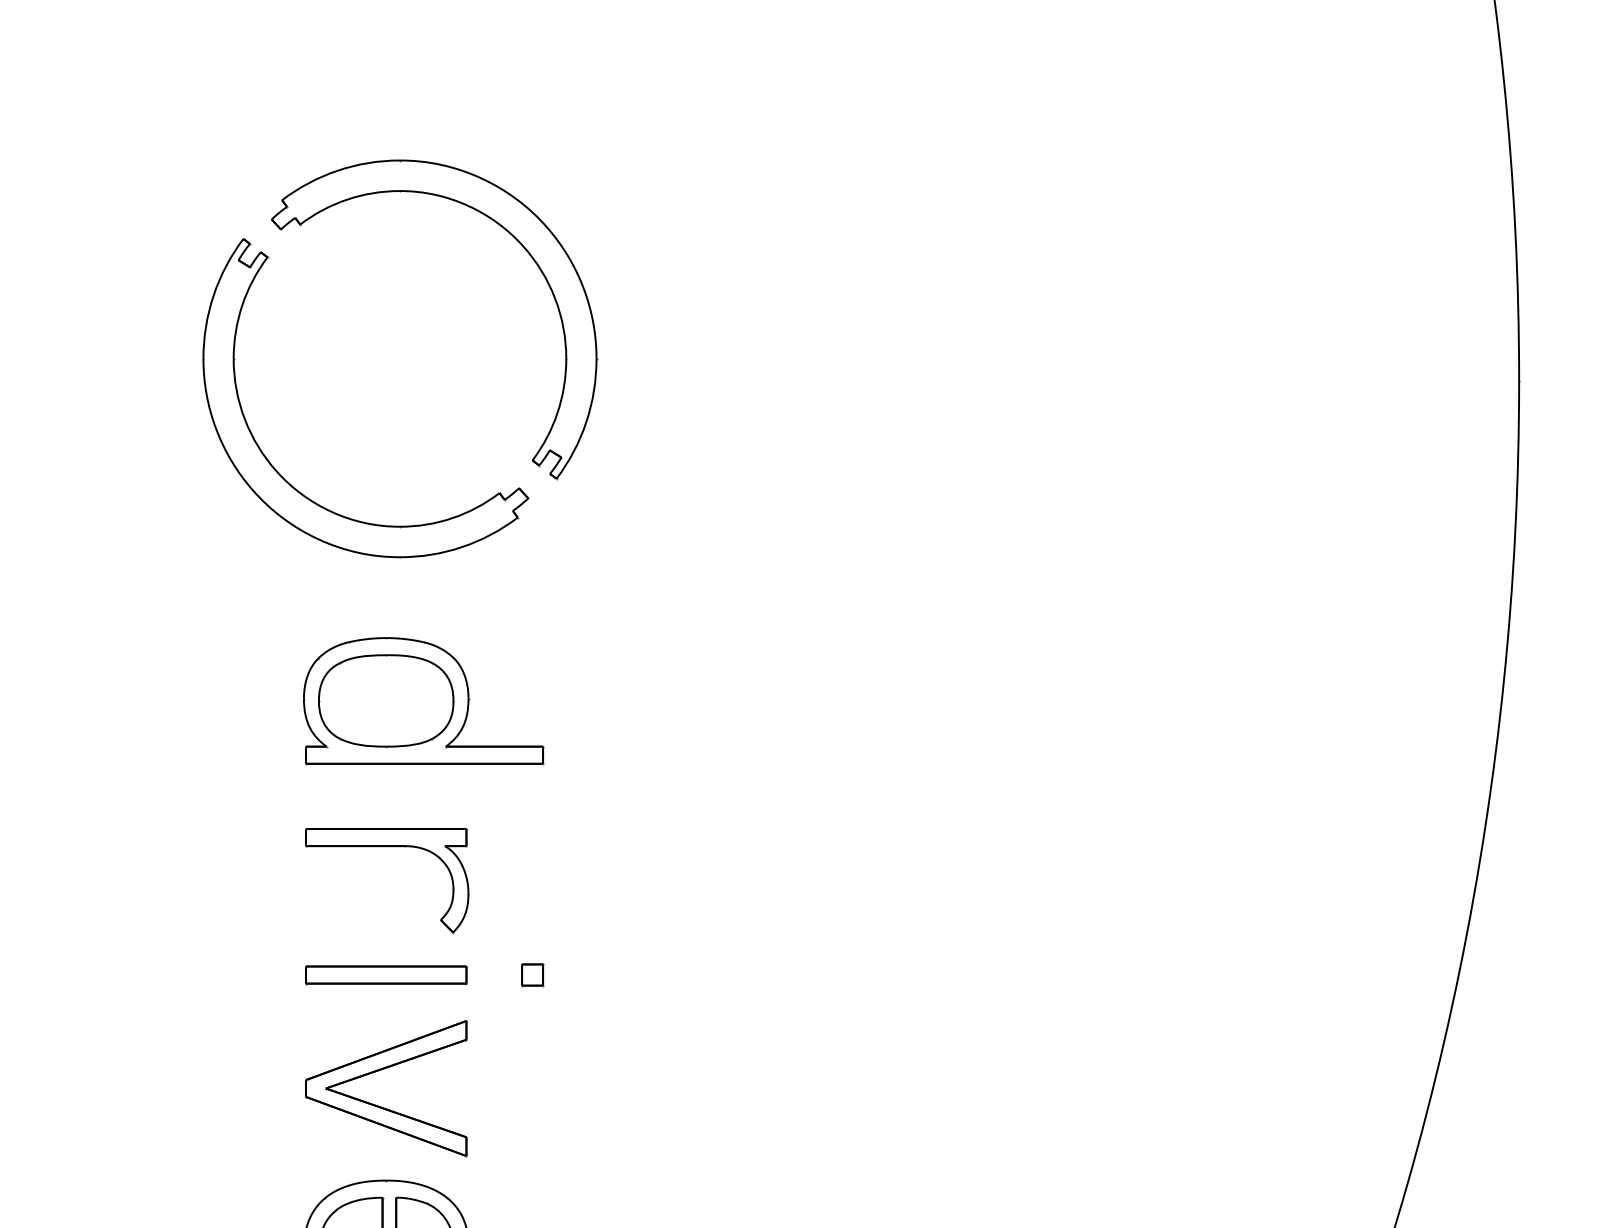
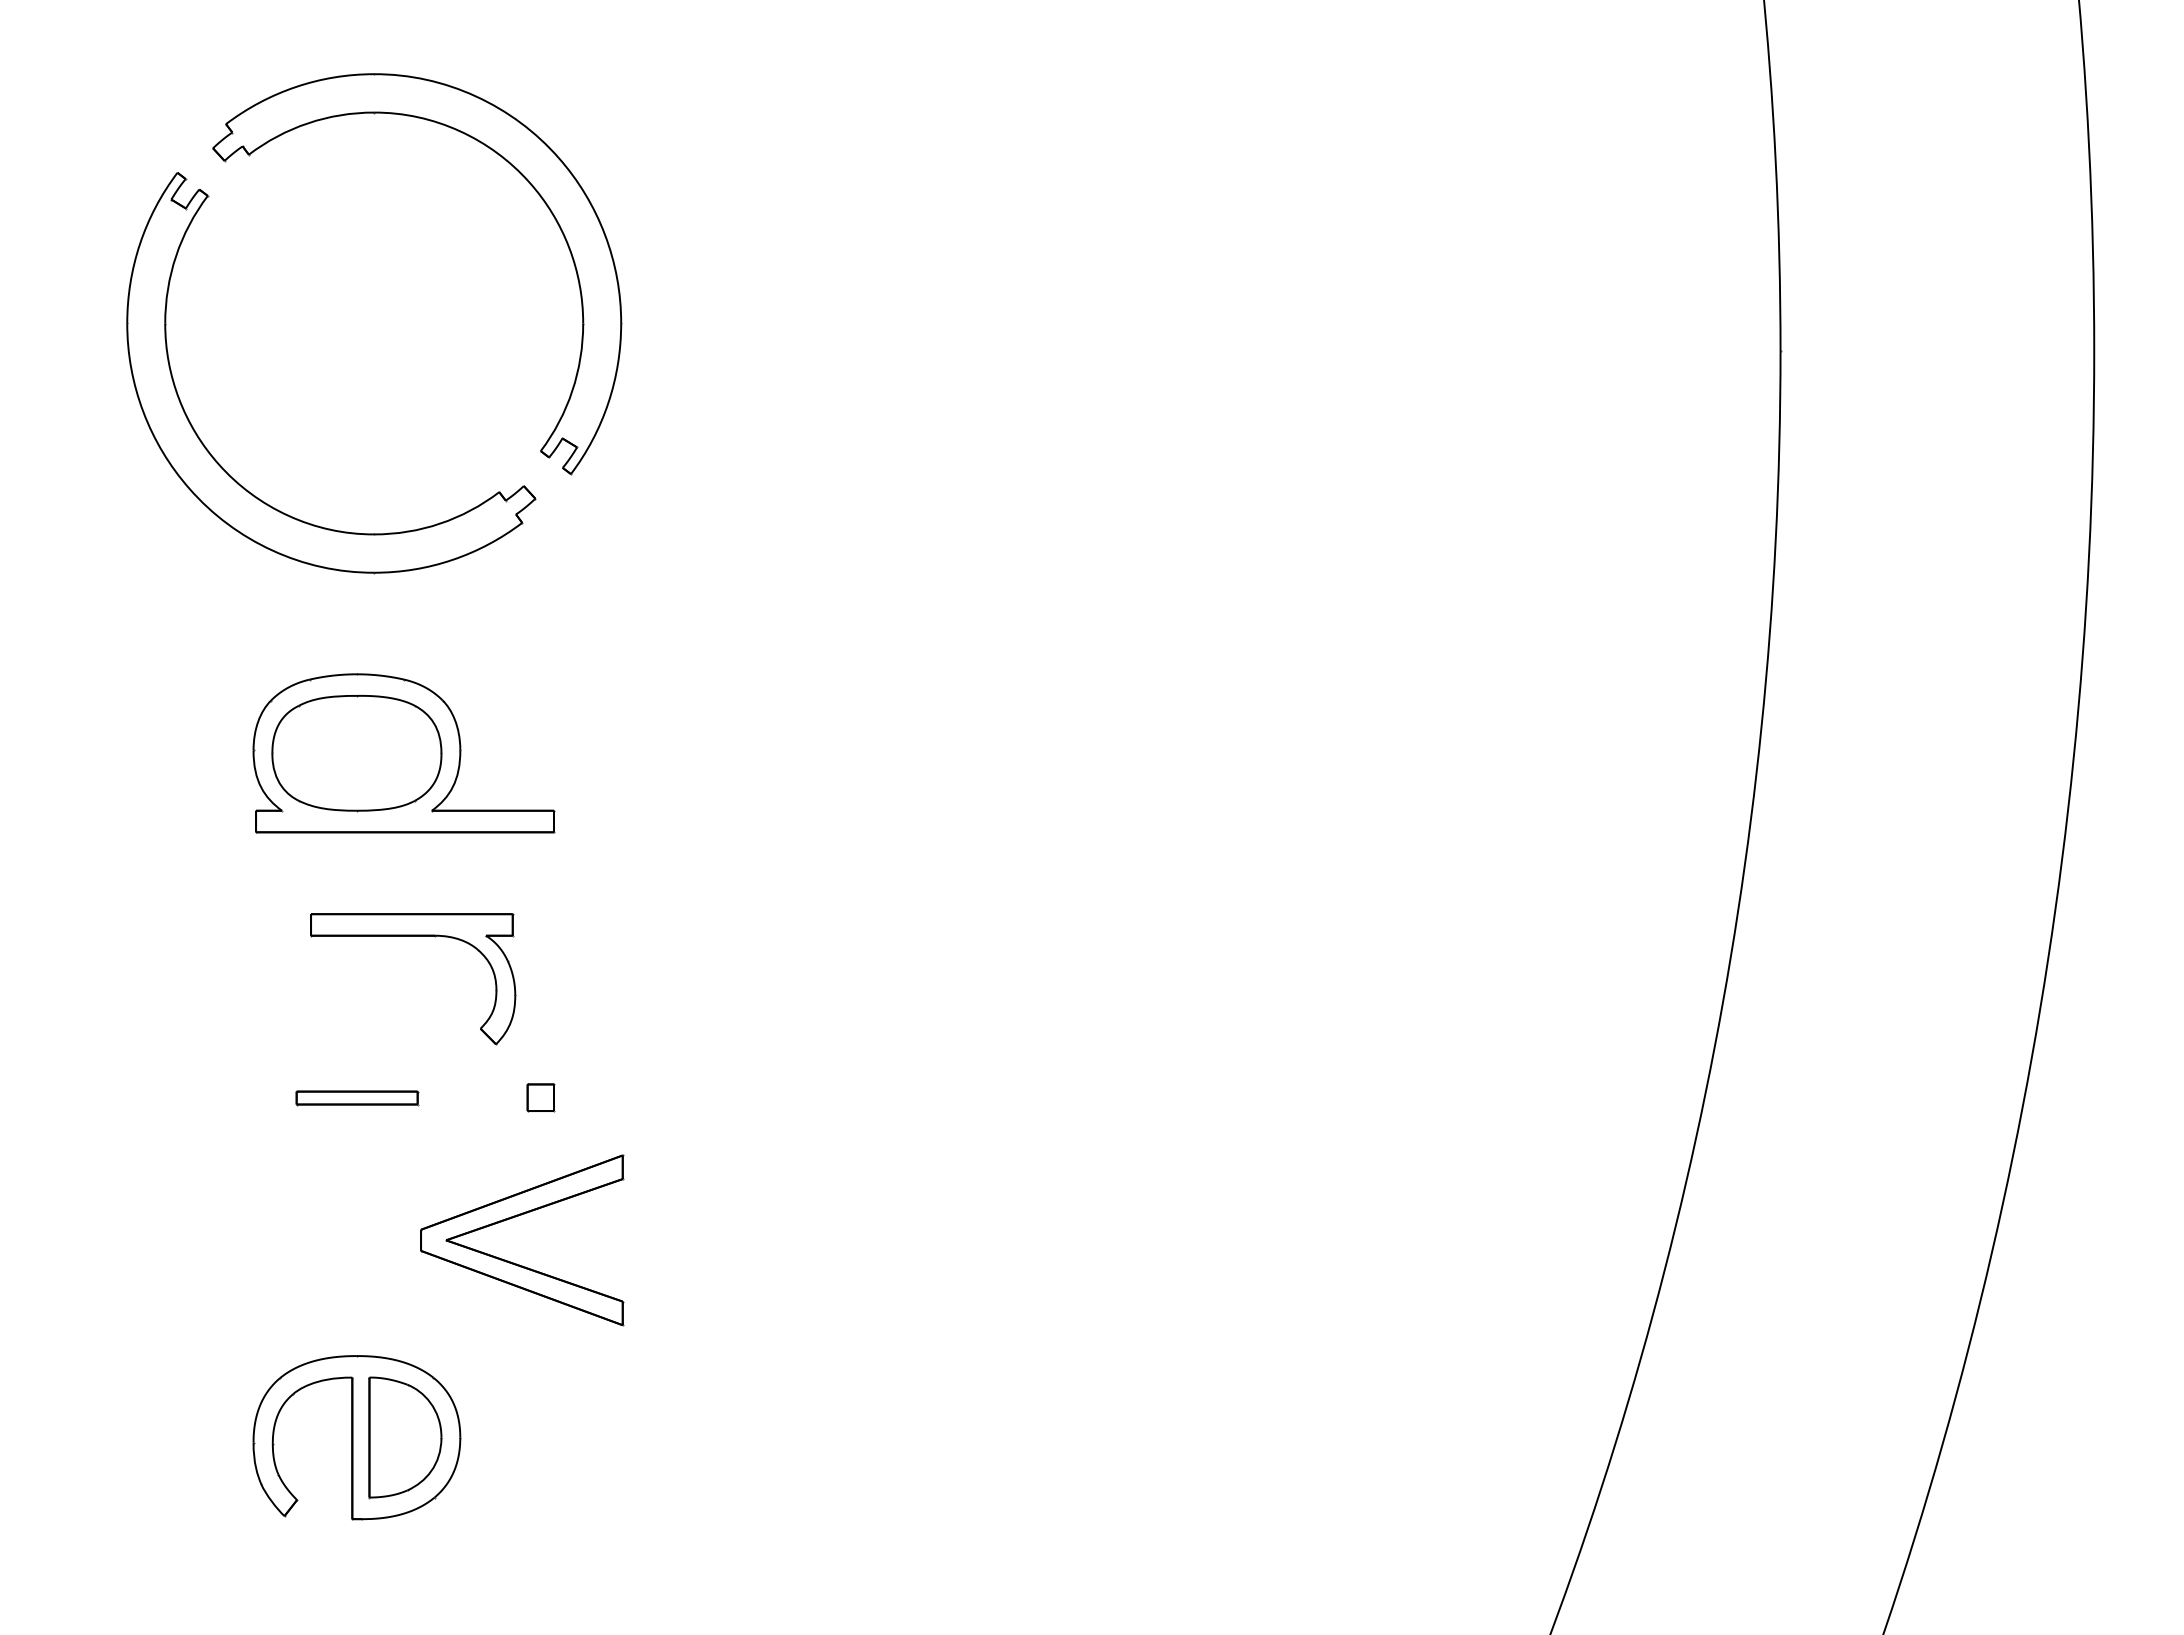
part: (387, 846) -> (413, 936), moved
part: (386, 975) -> (357, 1098), size x0.6
part: (379, 1106) -> (513, 1262), moved

